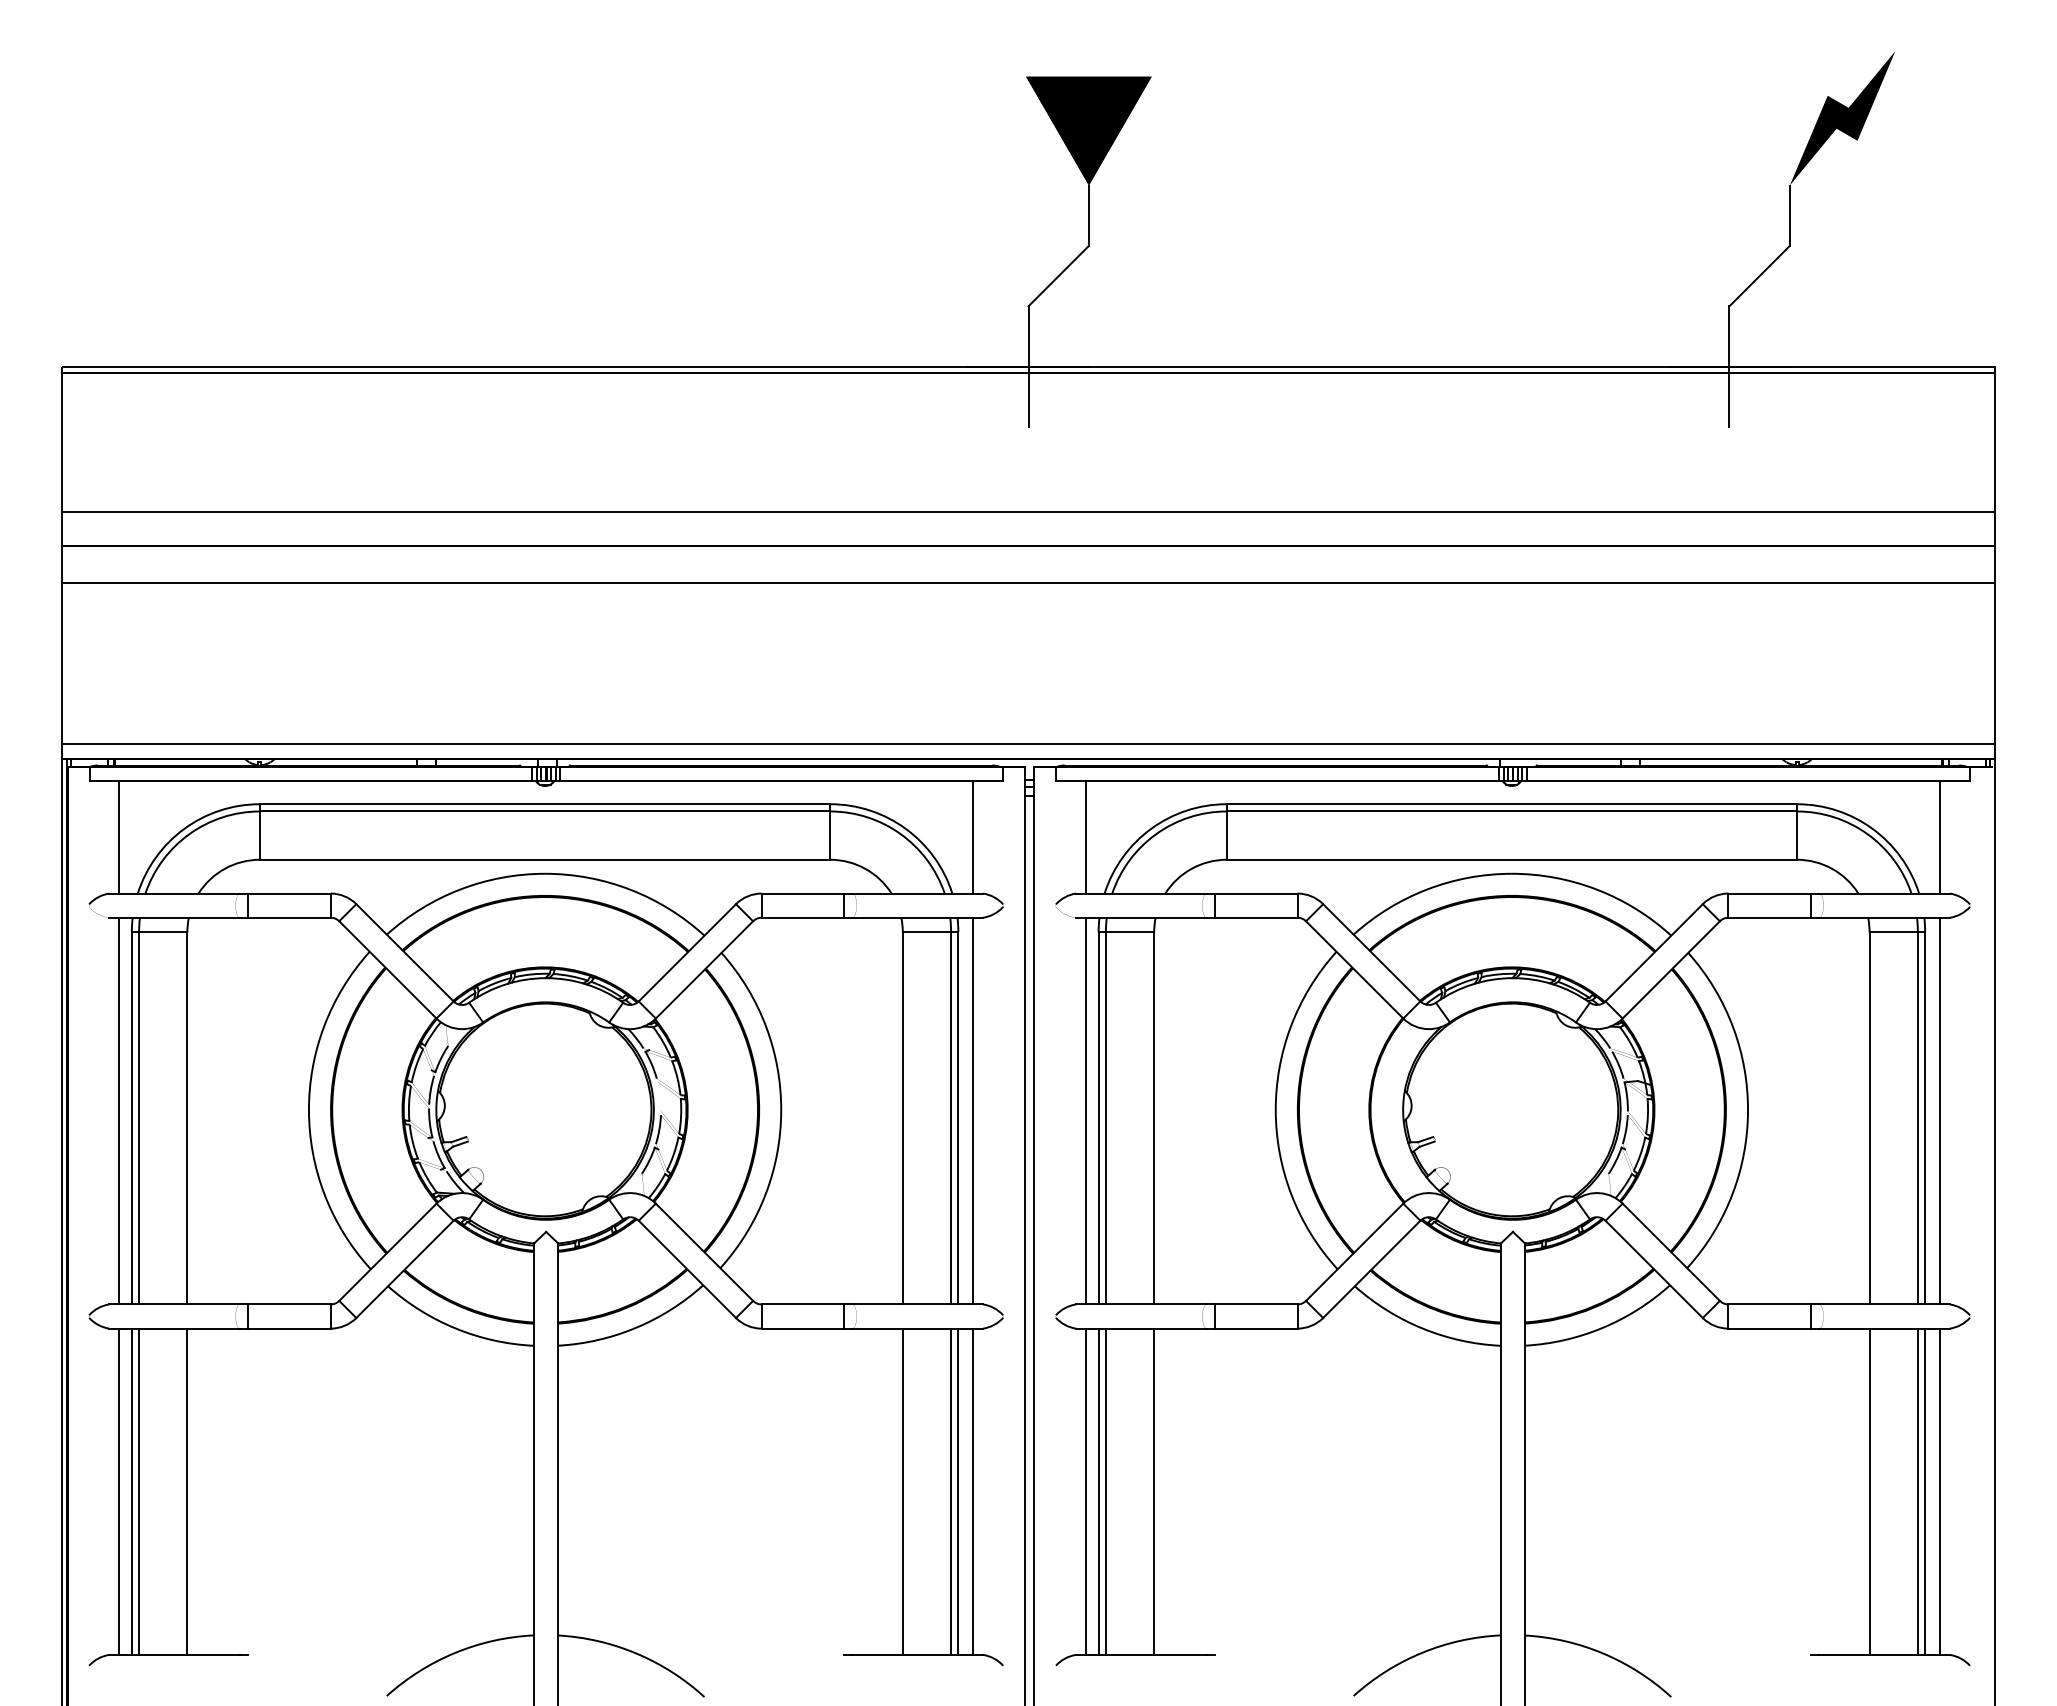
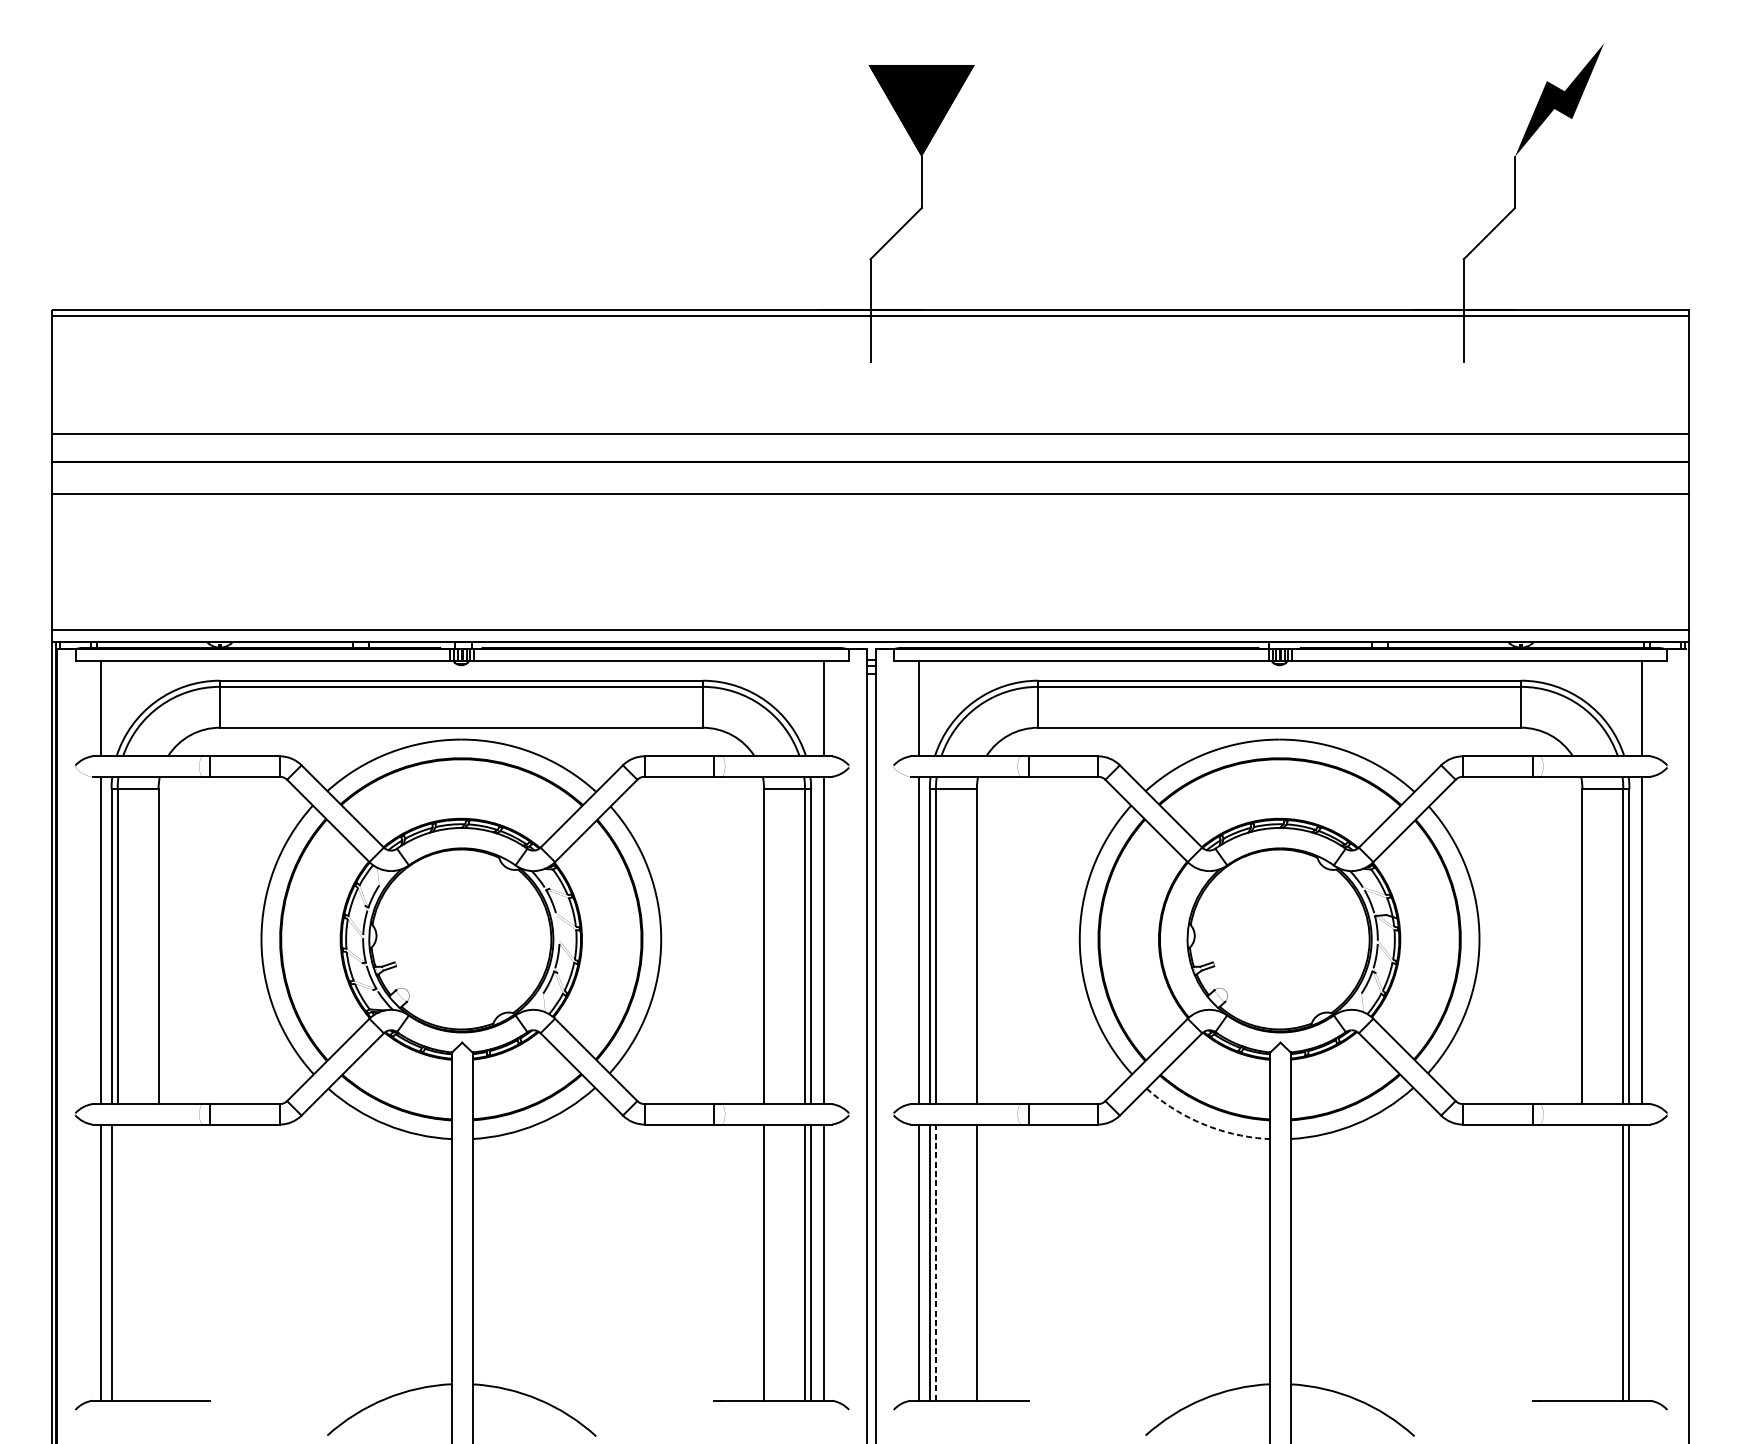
arc: (1422, 1328) -> (1203, 1124), solid -> dashed
line: (139, 1491) -> (118, 1262), removed
line: (187, 1491) -> (158, 1262), removed
line: (1869, 1491) -> (1582, 1262), removed
line: (1940, 1491) -> (1642, 1262), removed
line: (1105, 1492) -> (935, 1263), solid -> dashed

